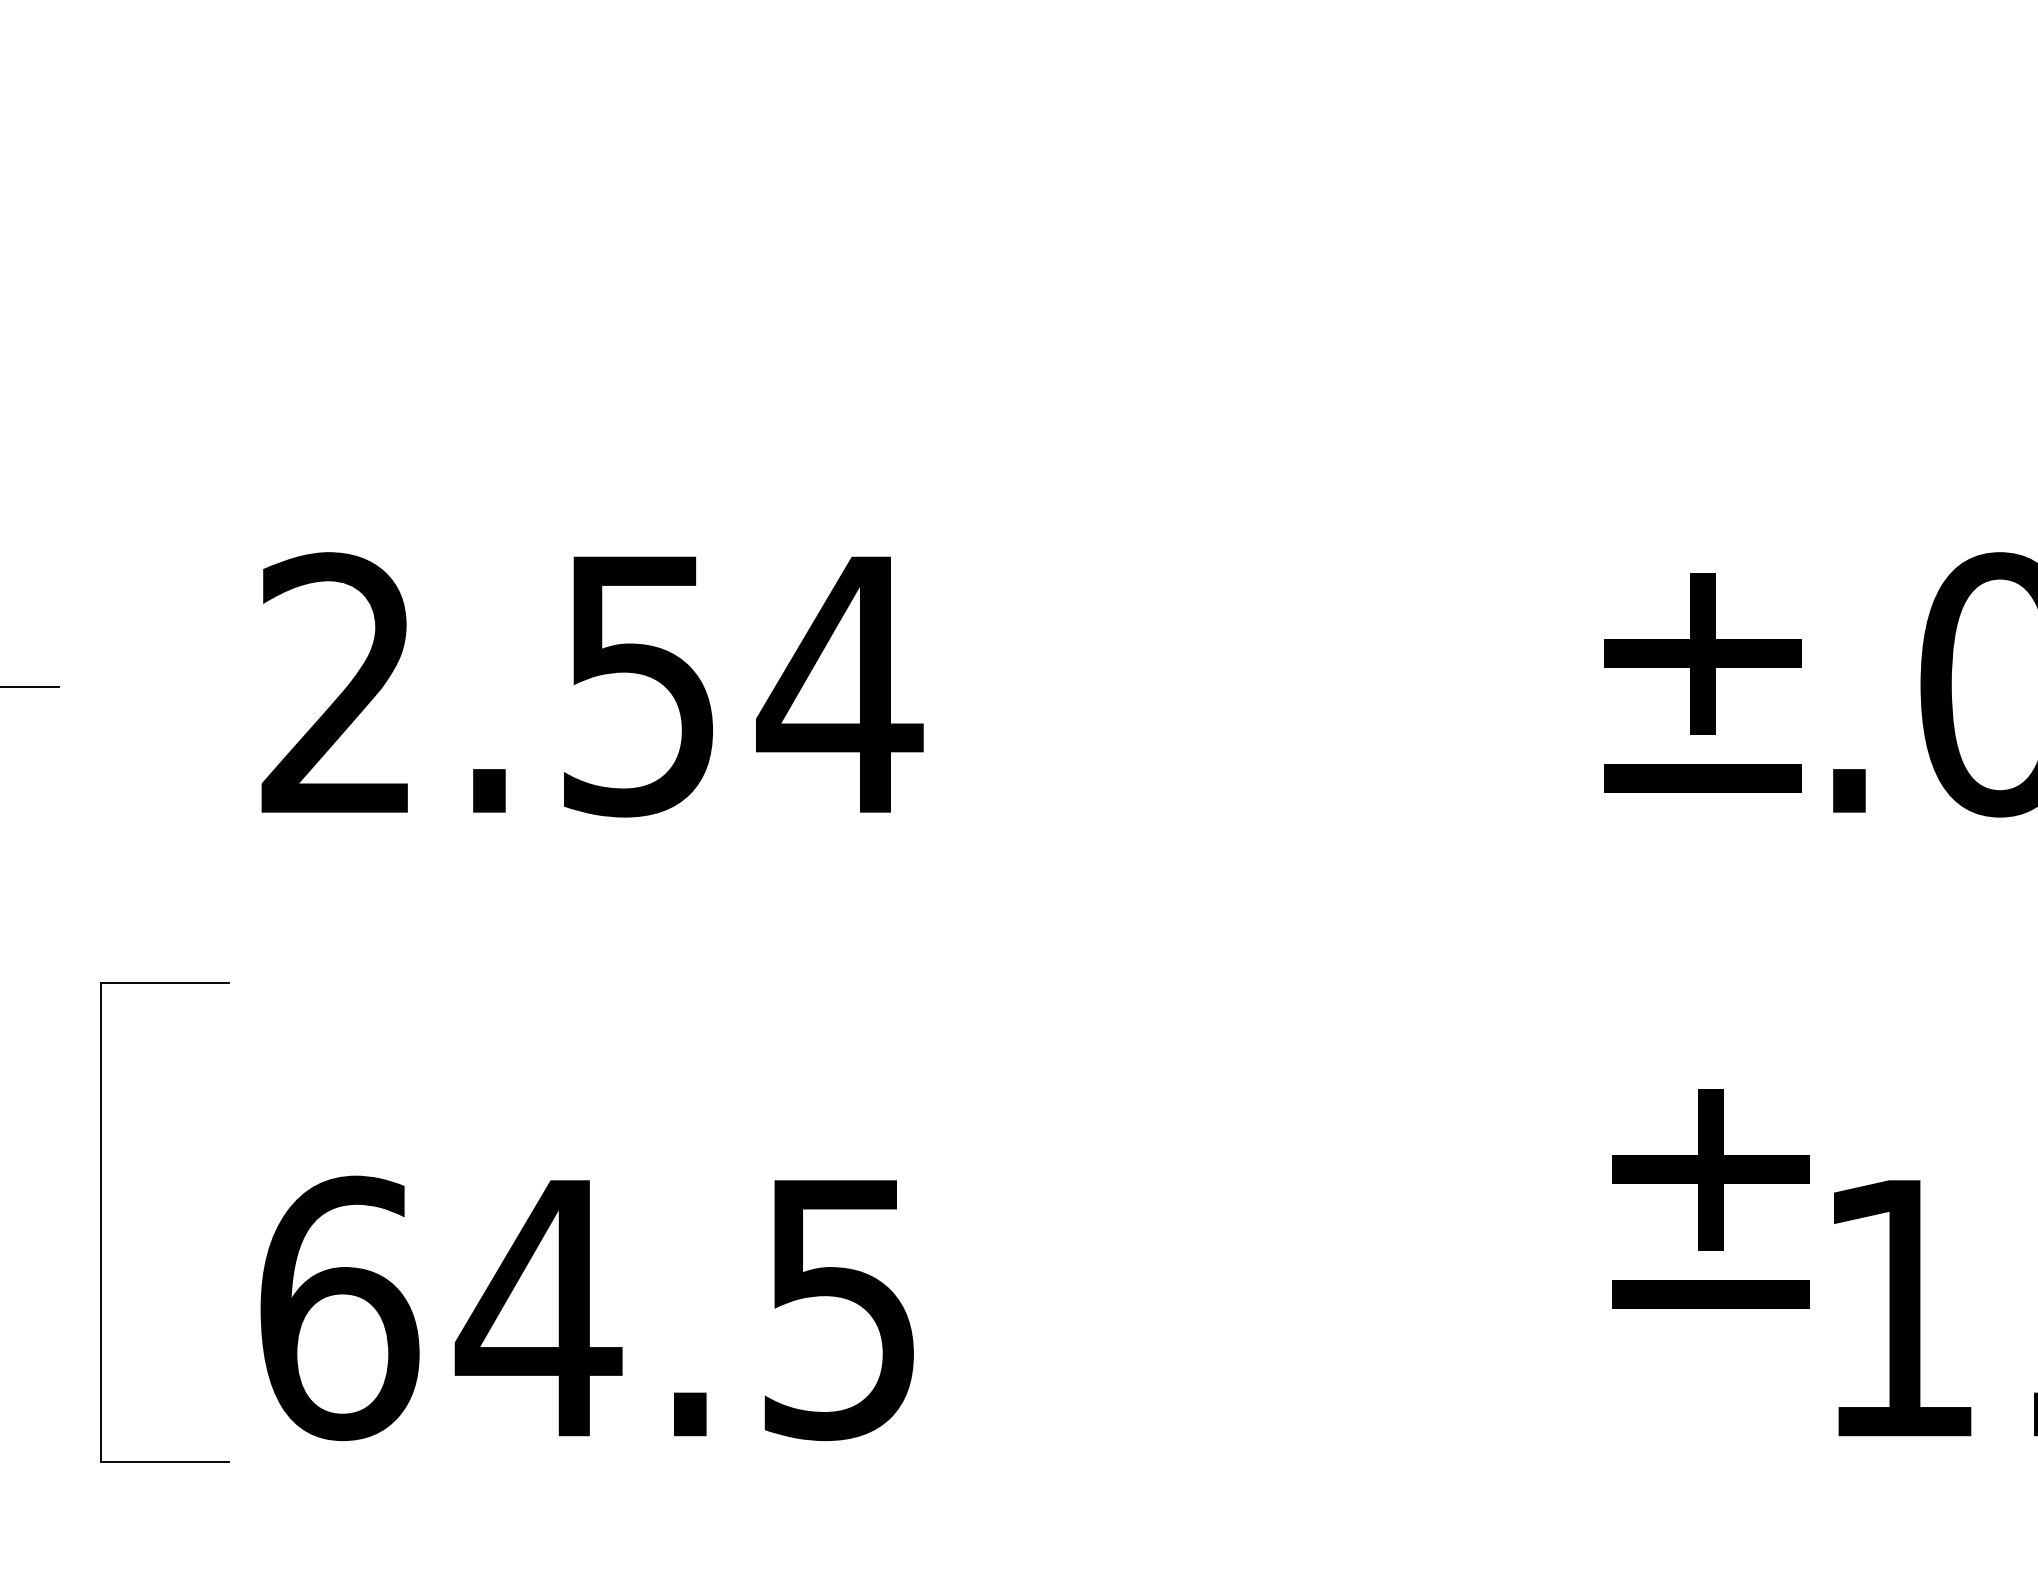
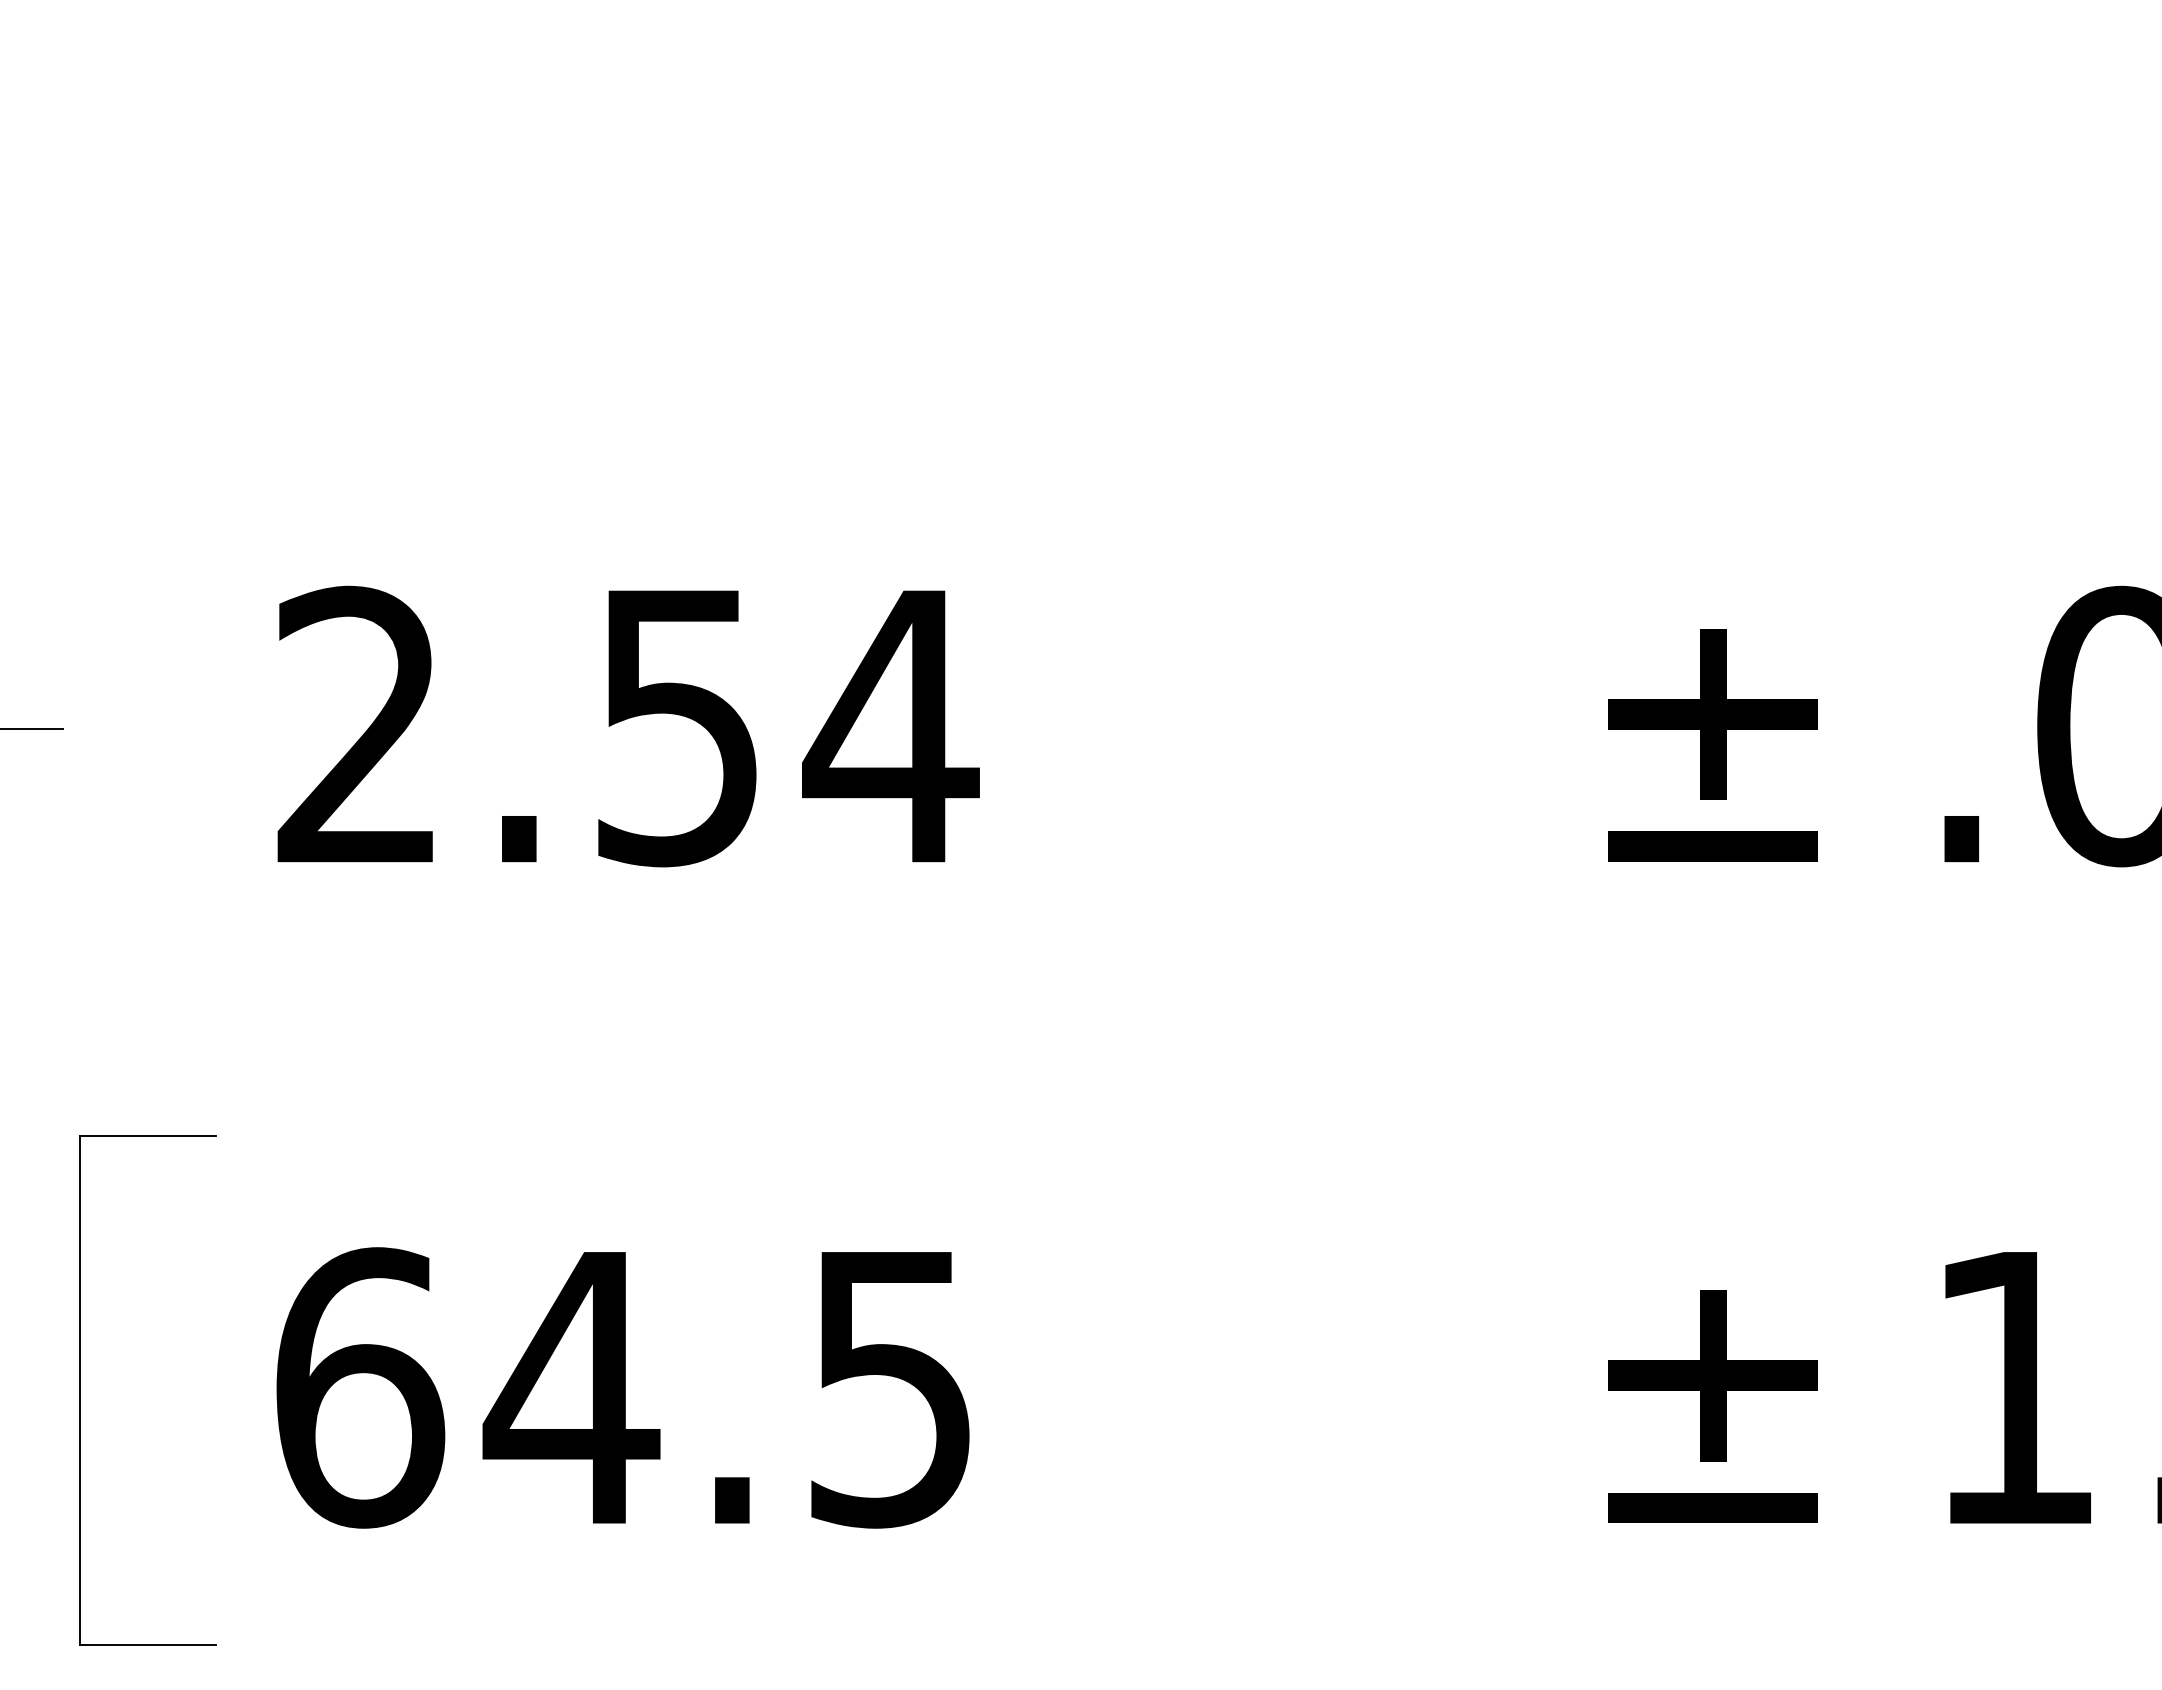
text: (1702, 682) -> (1712, 745), moved
text: (1710, 1198) -> (1712, 1406), moved
part: (101, 1222) -> (80, 1390), moved

